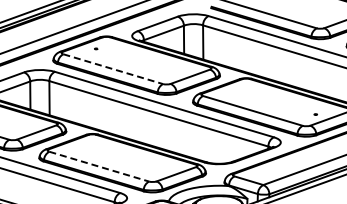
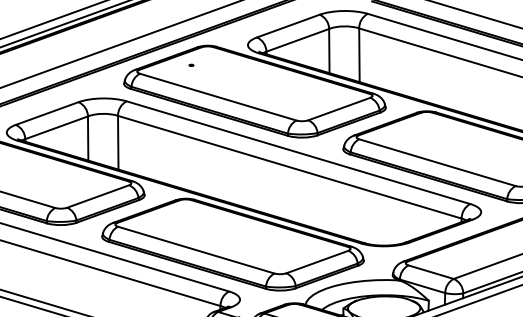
line: (113, 69) -> (218, 97), dashed -> solid
line: (99, 166) -> (196, 249), dashed -> solid

